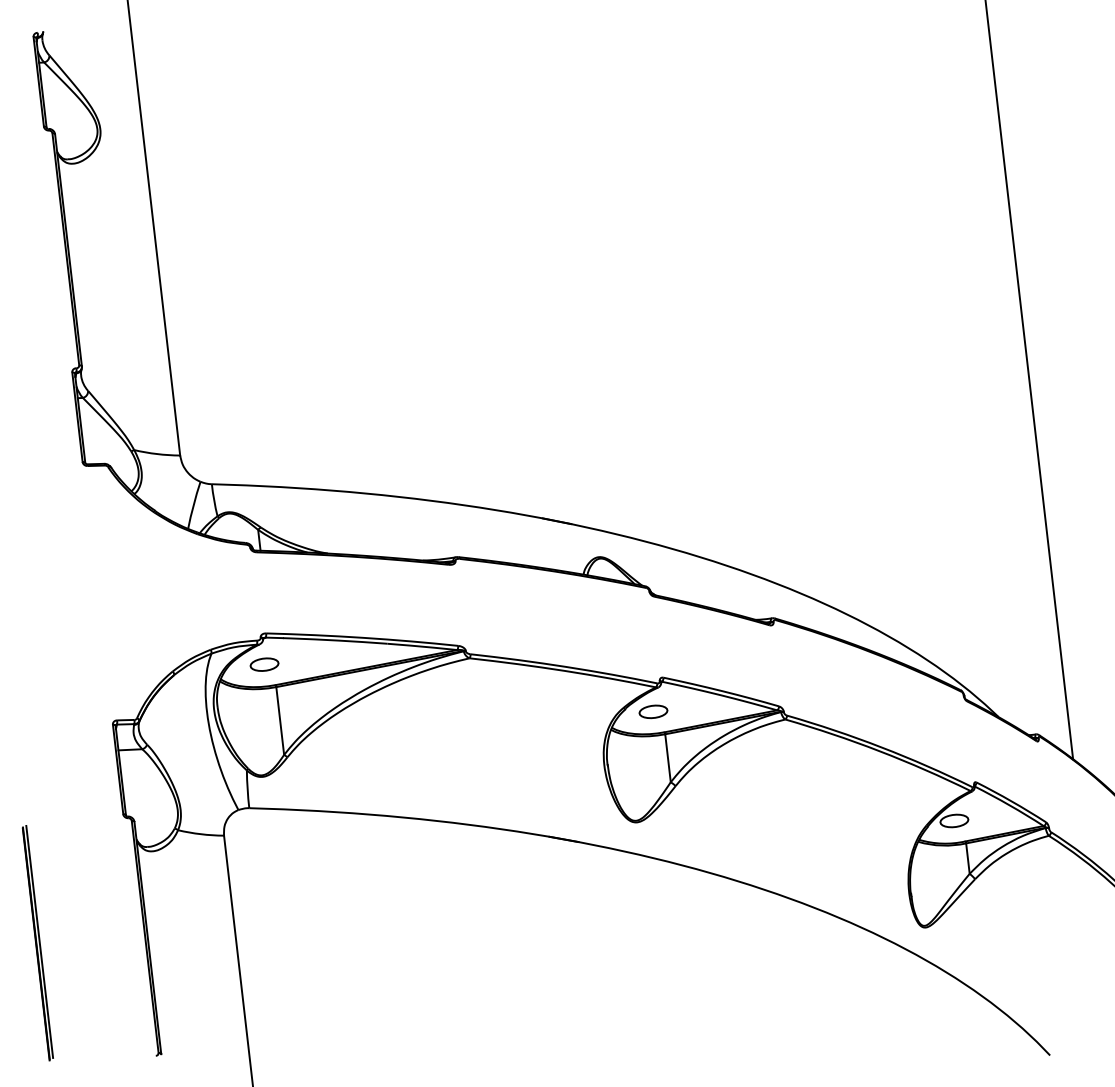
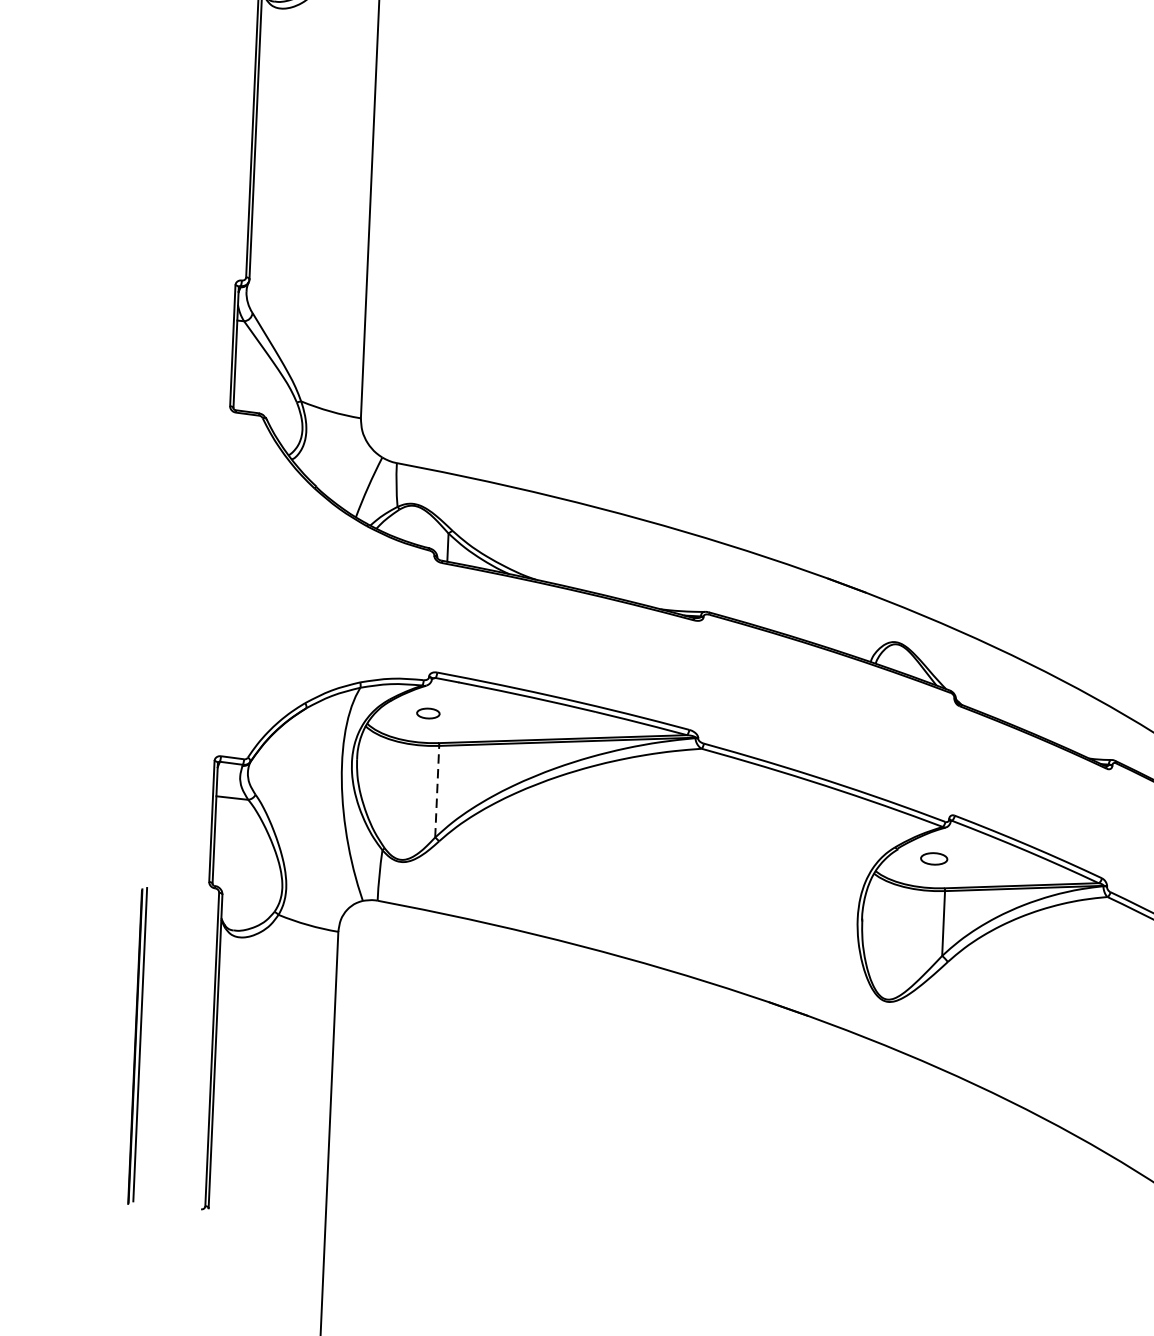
part: (264, 664) -> (428, 713), size x0.6
part: (653, 711) -> (934, 858), size x0.7
line: (280, 720) -> (437, 791), solid -> dashed
part: (37, 943) -> (136, 1046), moved

